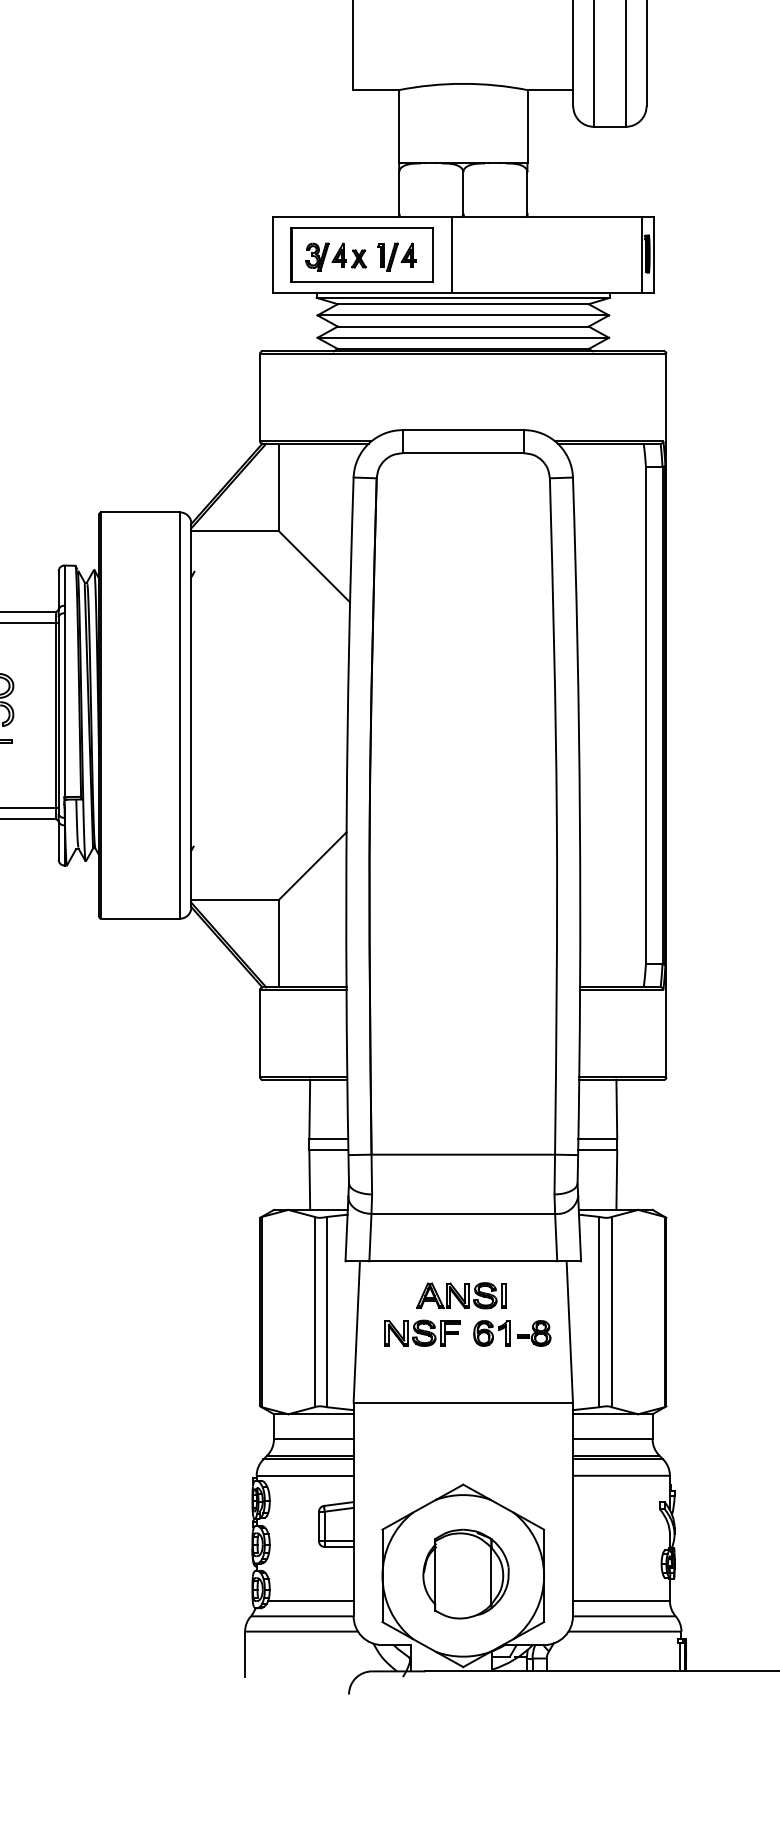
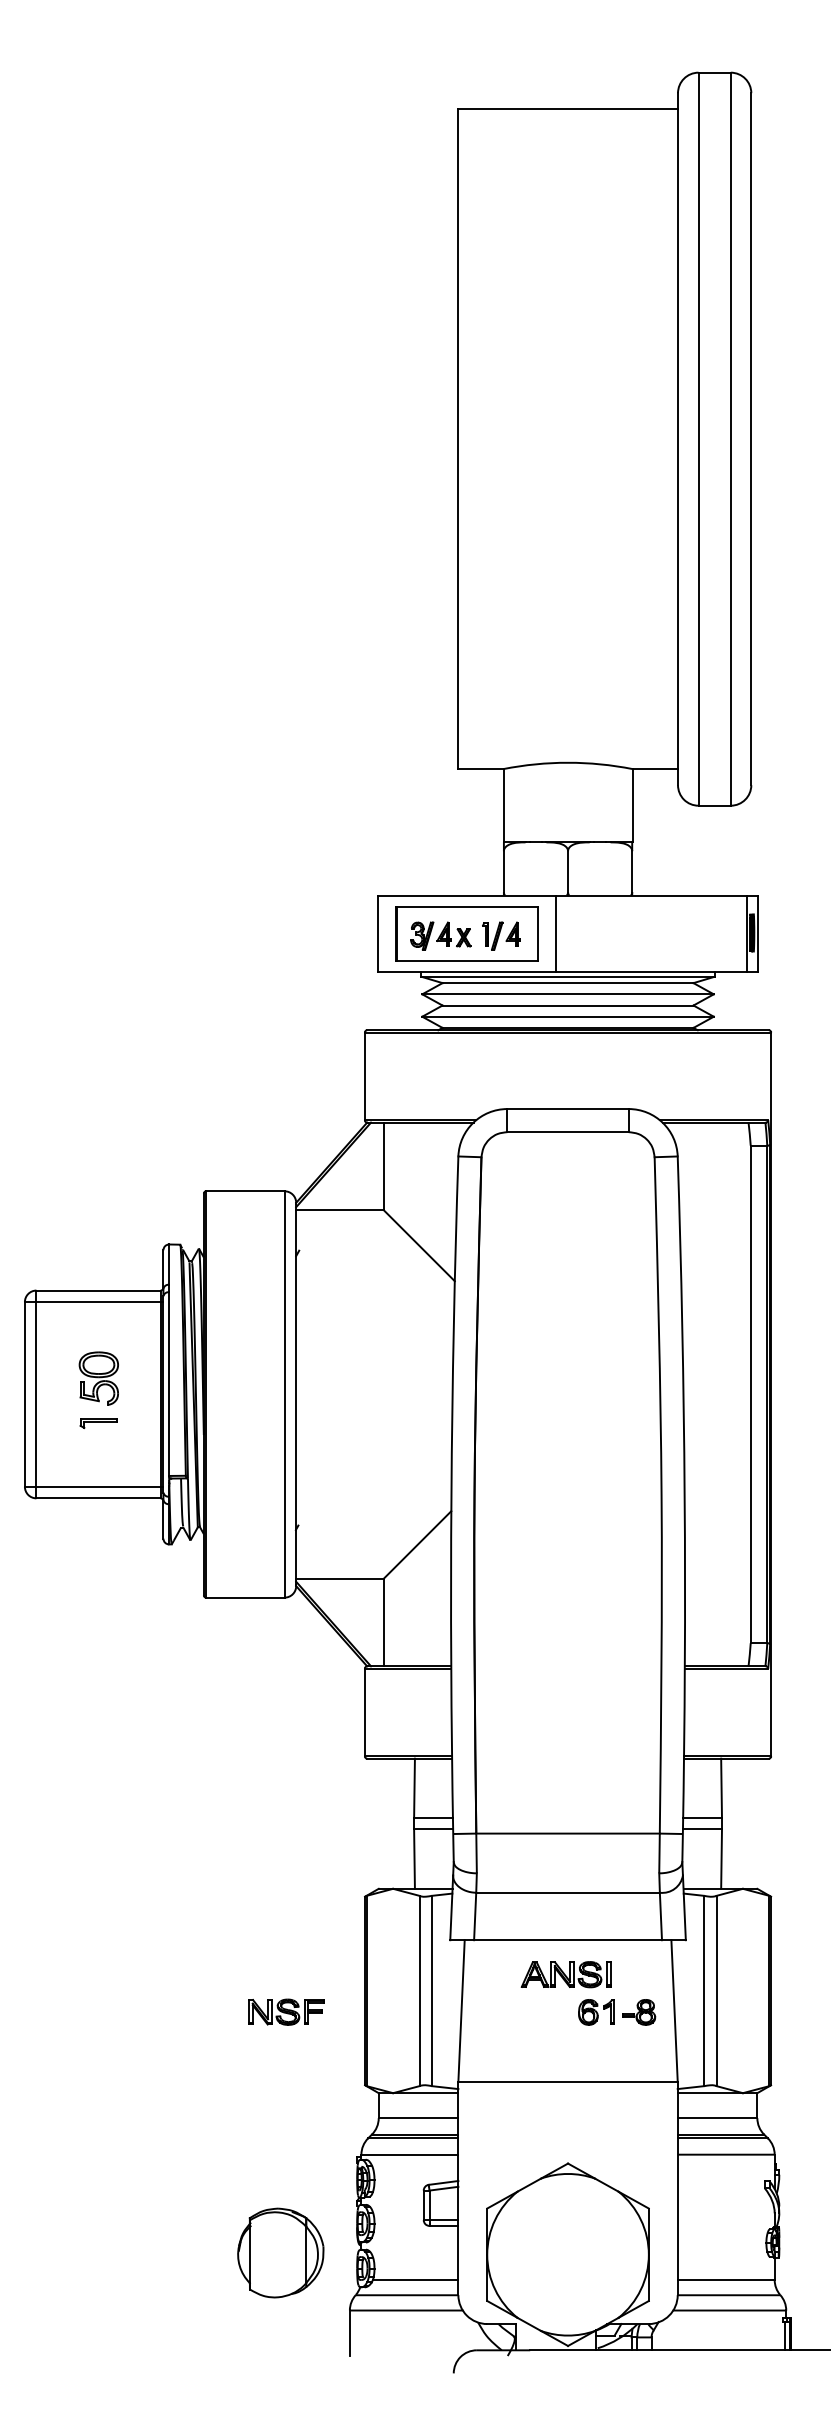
part: (422, 1332) -> (286, 2011), moved
part: (465, 1573) -> (280, 2252), moved

